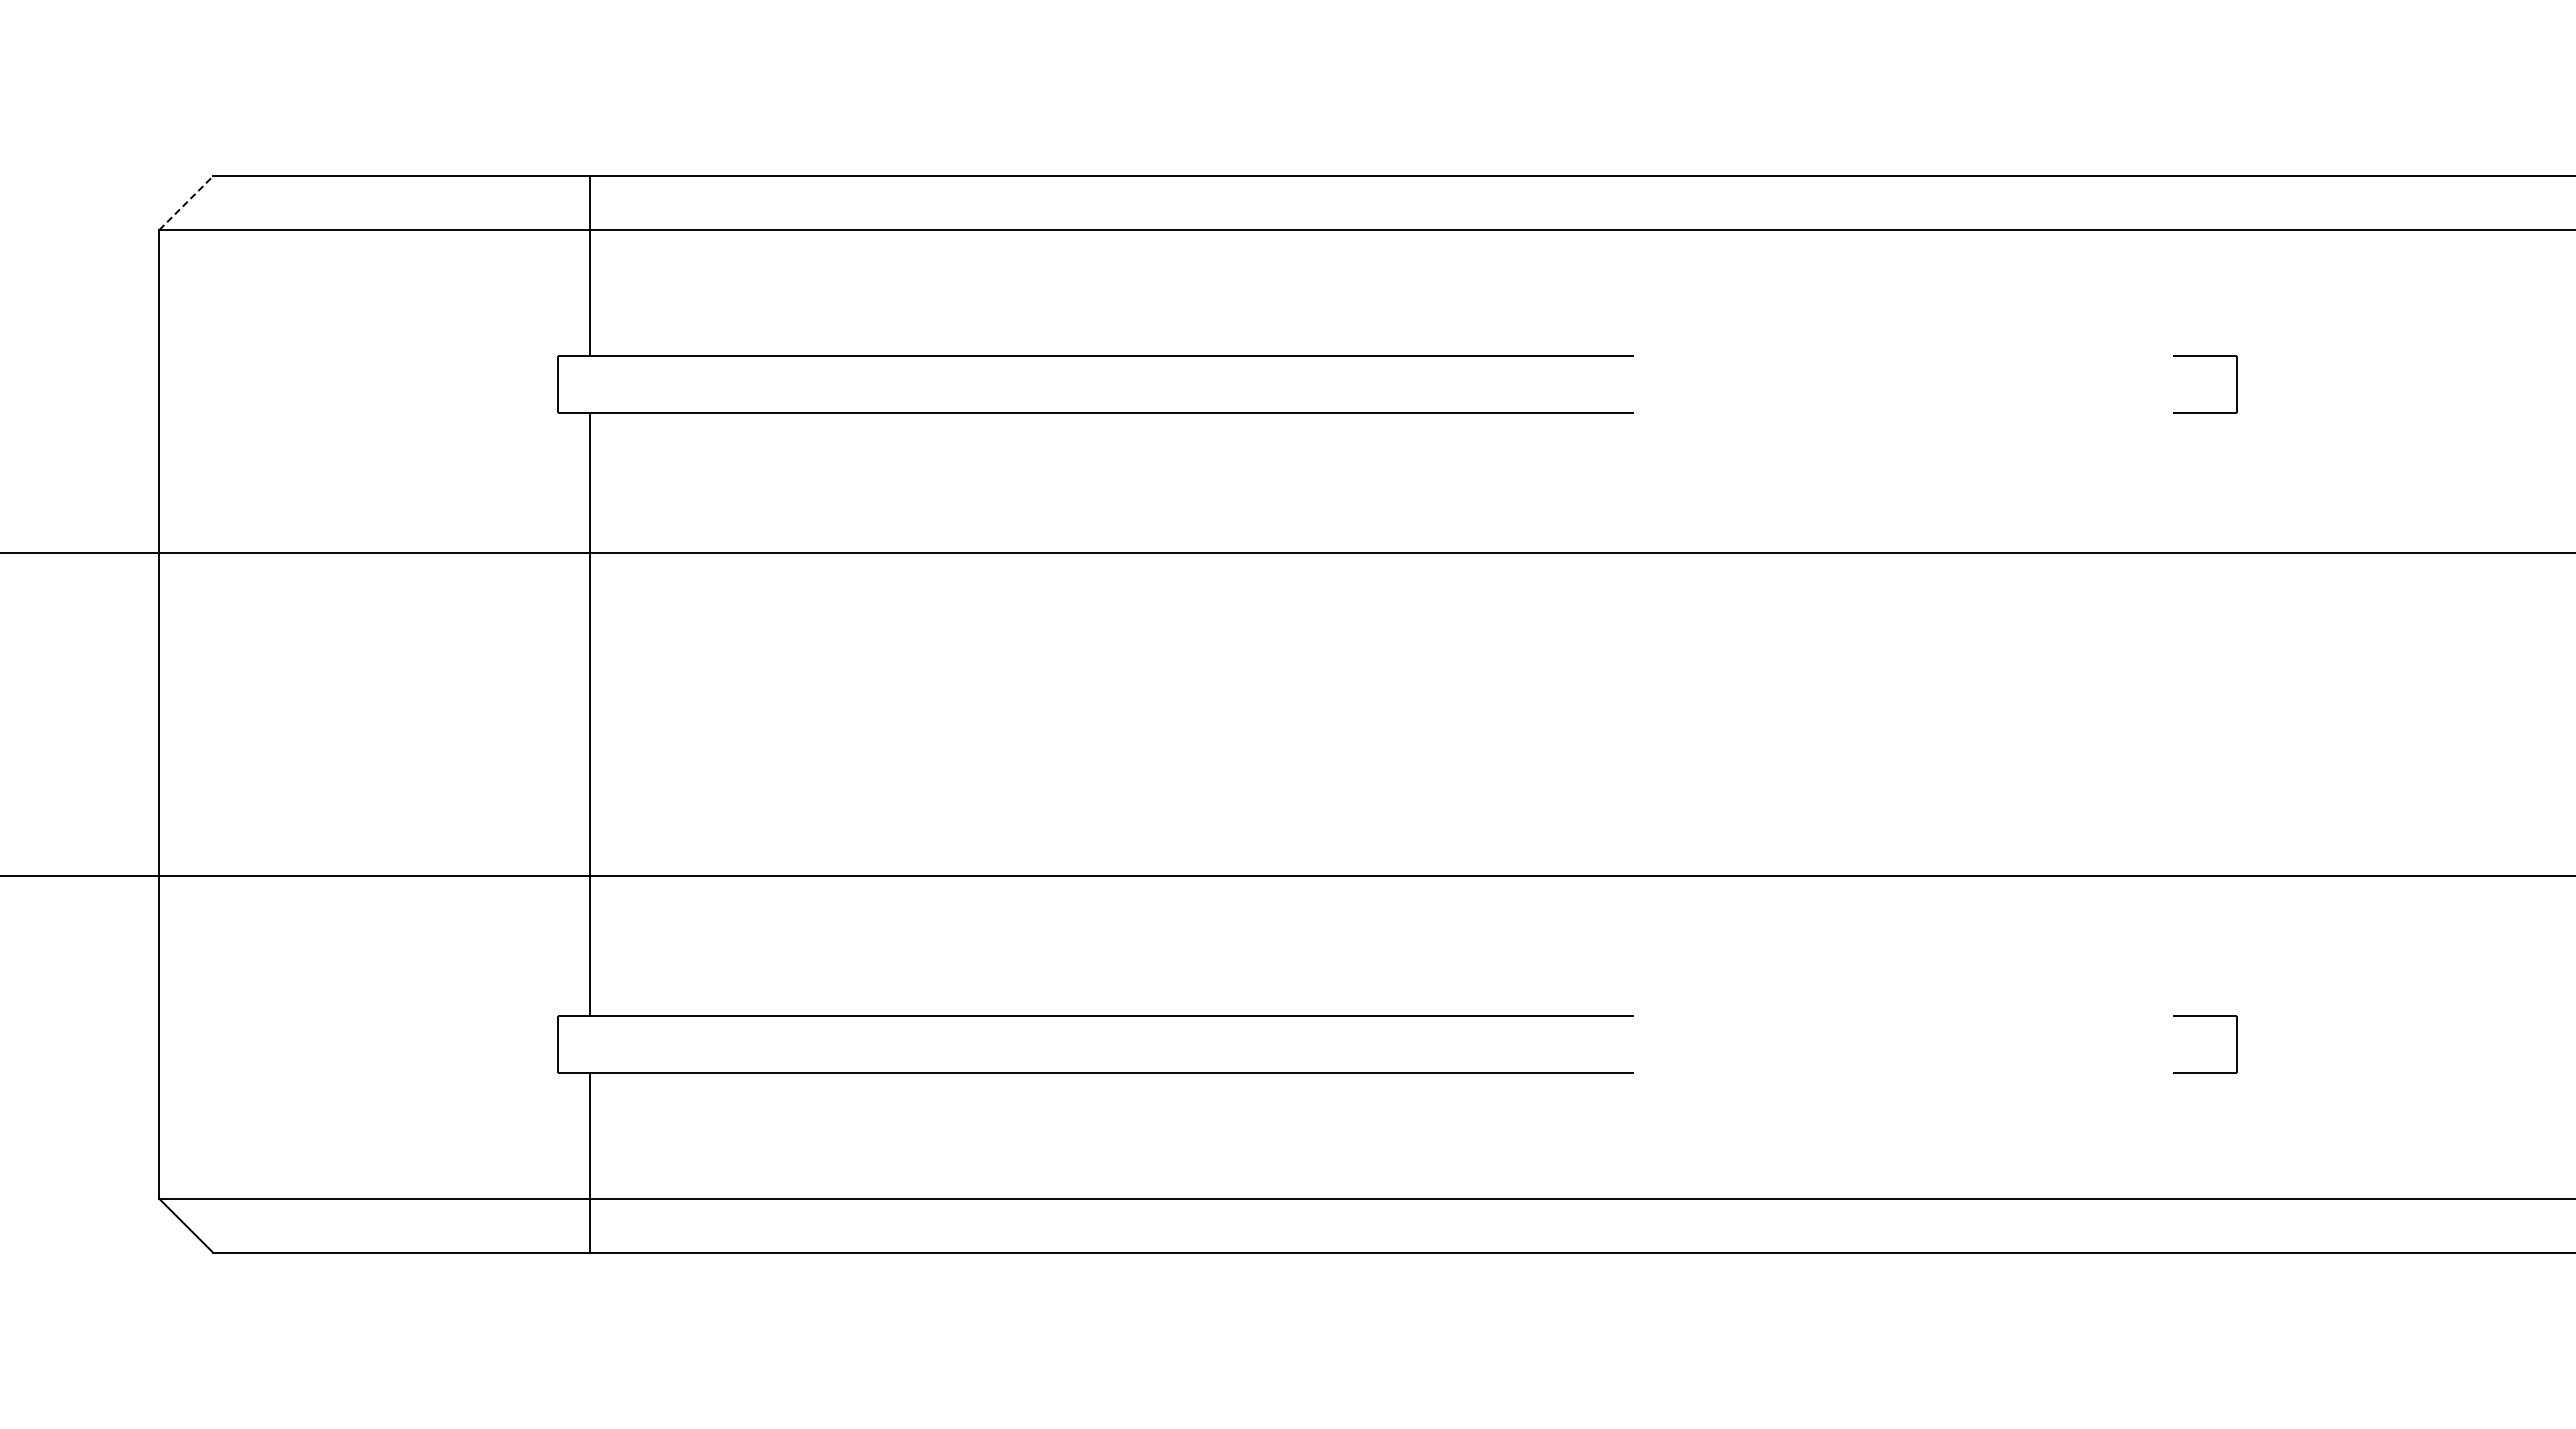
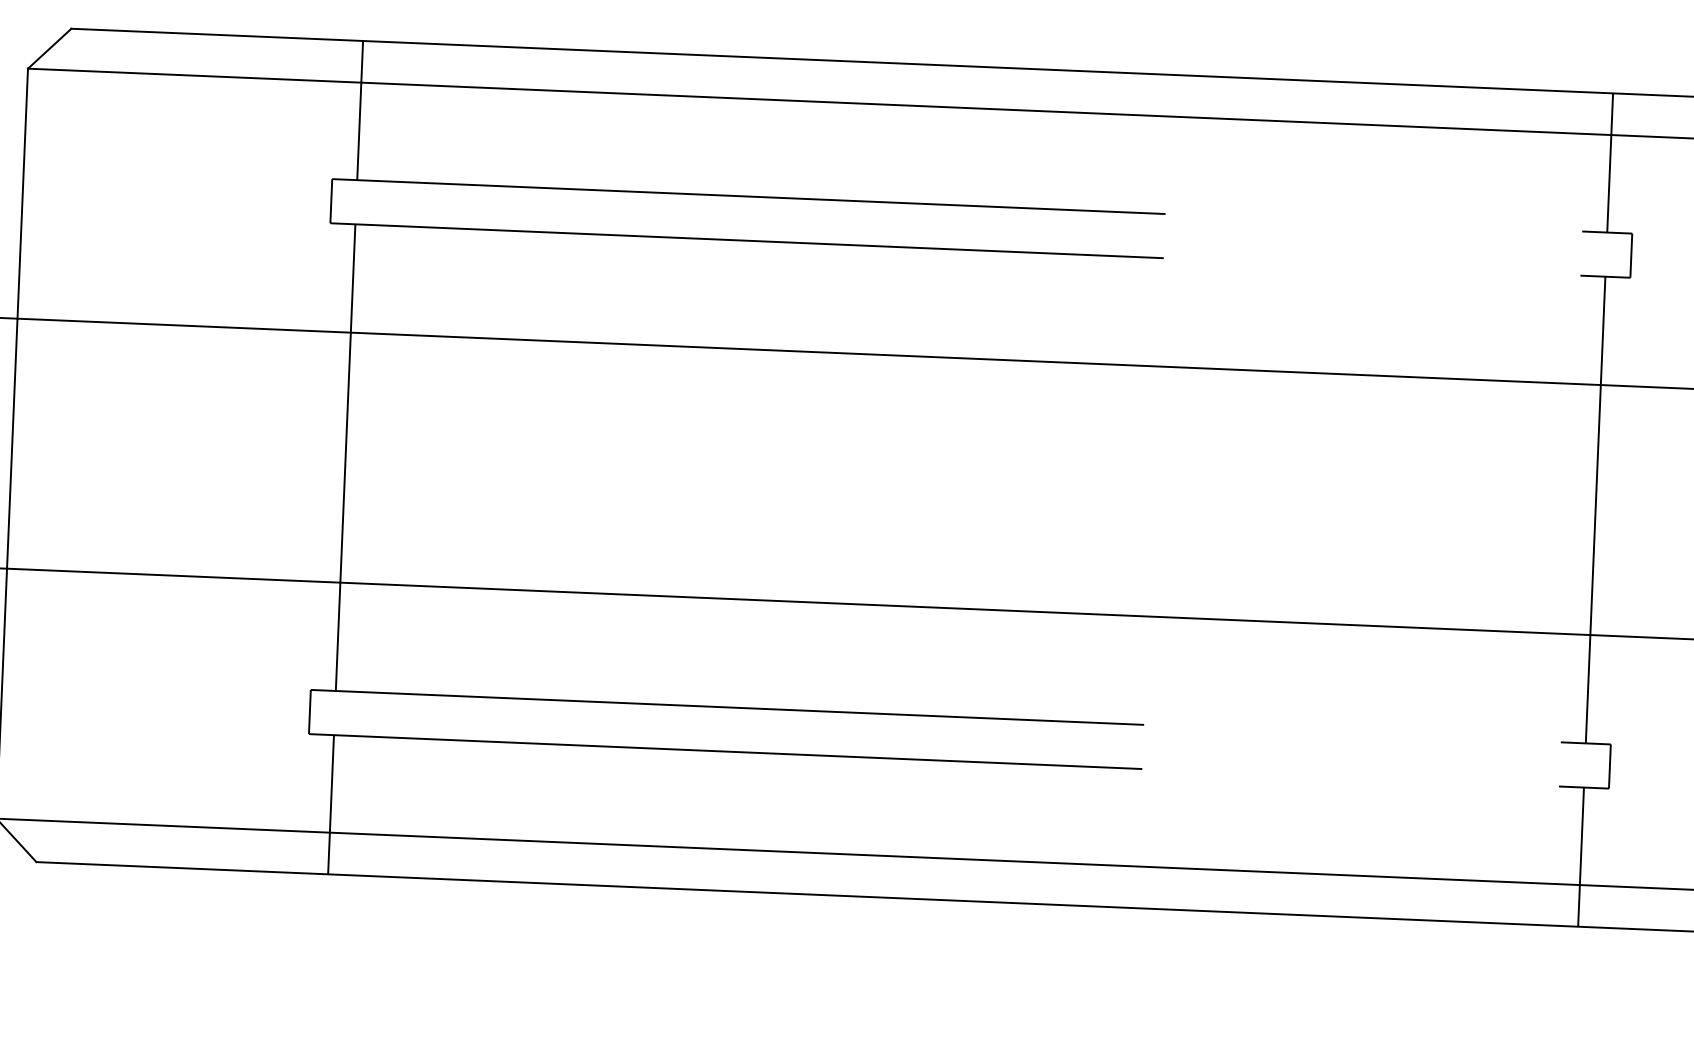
line: (186, 202) -> (49, 48), dashed -> solid
line: (2205, 265) -> (1610, 162), added
line: (2205, 714) -> (1595, 510), added
line: (2205, 1162) -> (1581, 856), added

